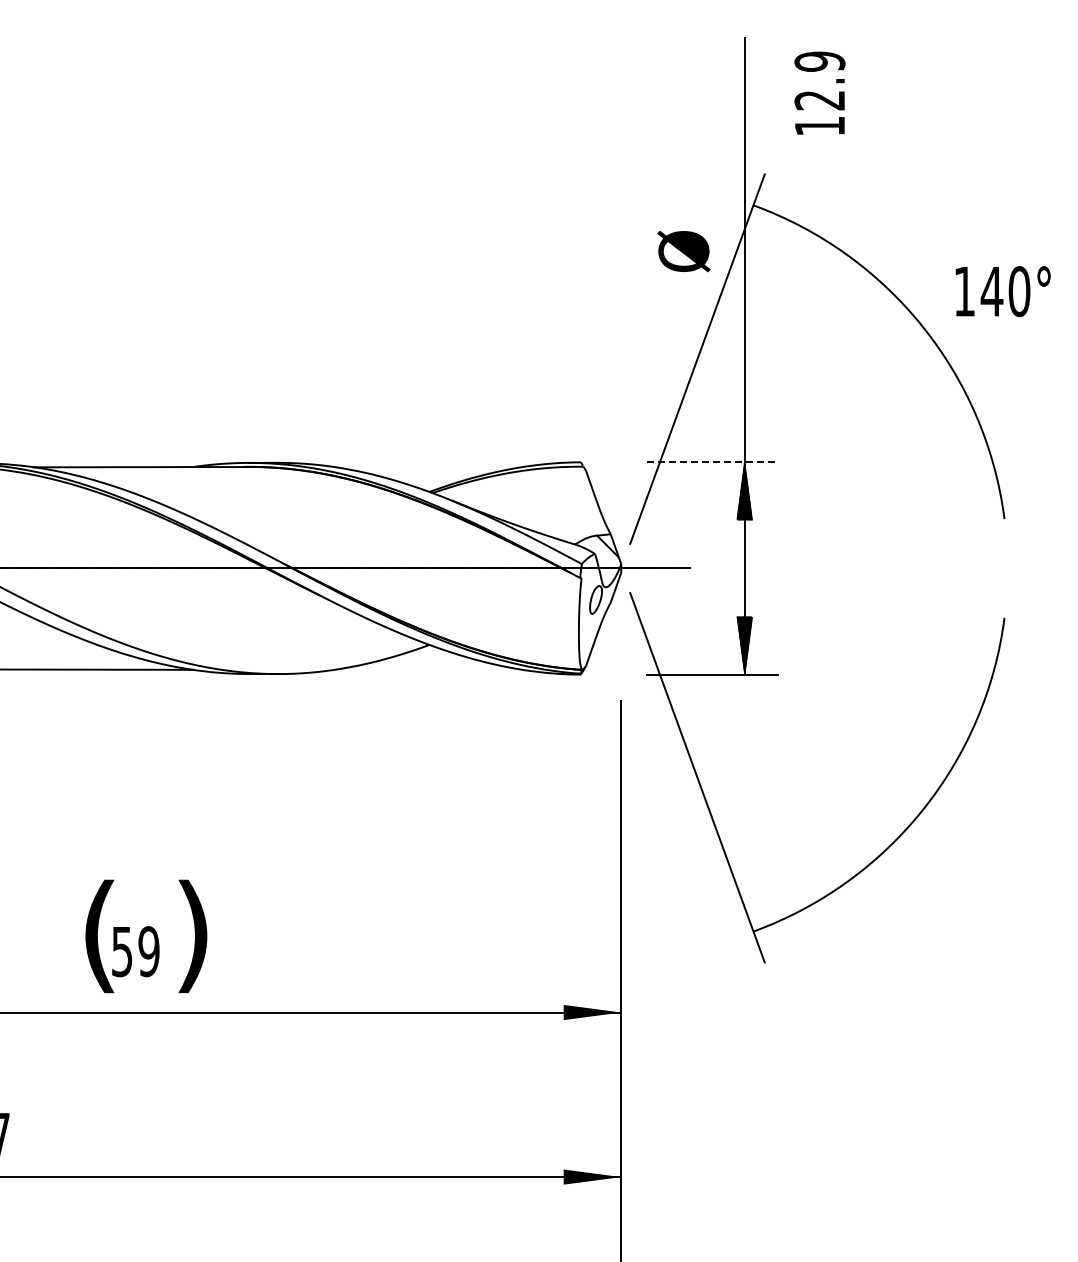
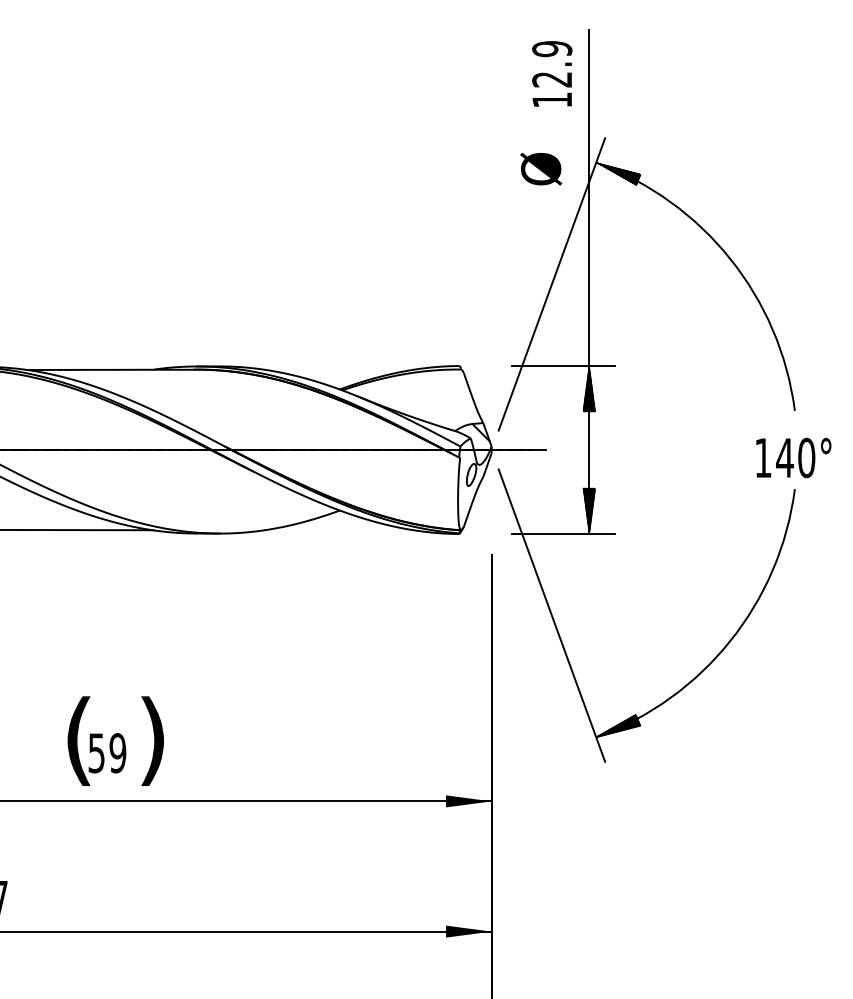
text: (819, 92) -> (551, 73), moved
hatch: (781, 219) -> (618, 173), added
text: (683, 251) -> (540, 169), moved
text: (1002, 291) -> (793, 457), moved
line: (713, 462) -> (564, 366), dashed -> solid
hatch: (781, 917) -> (618, 726), added

